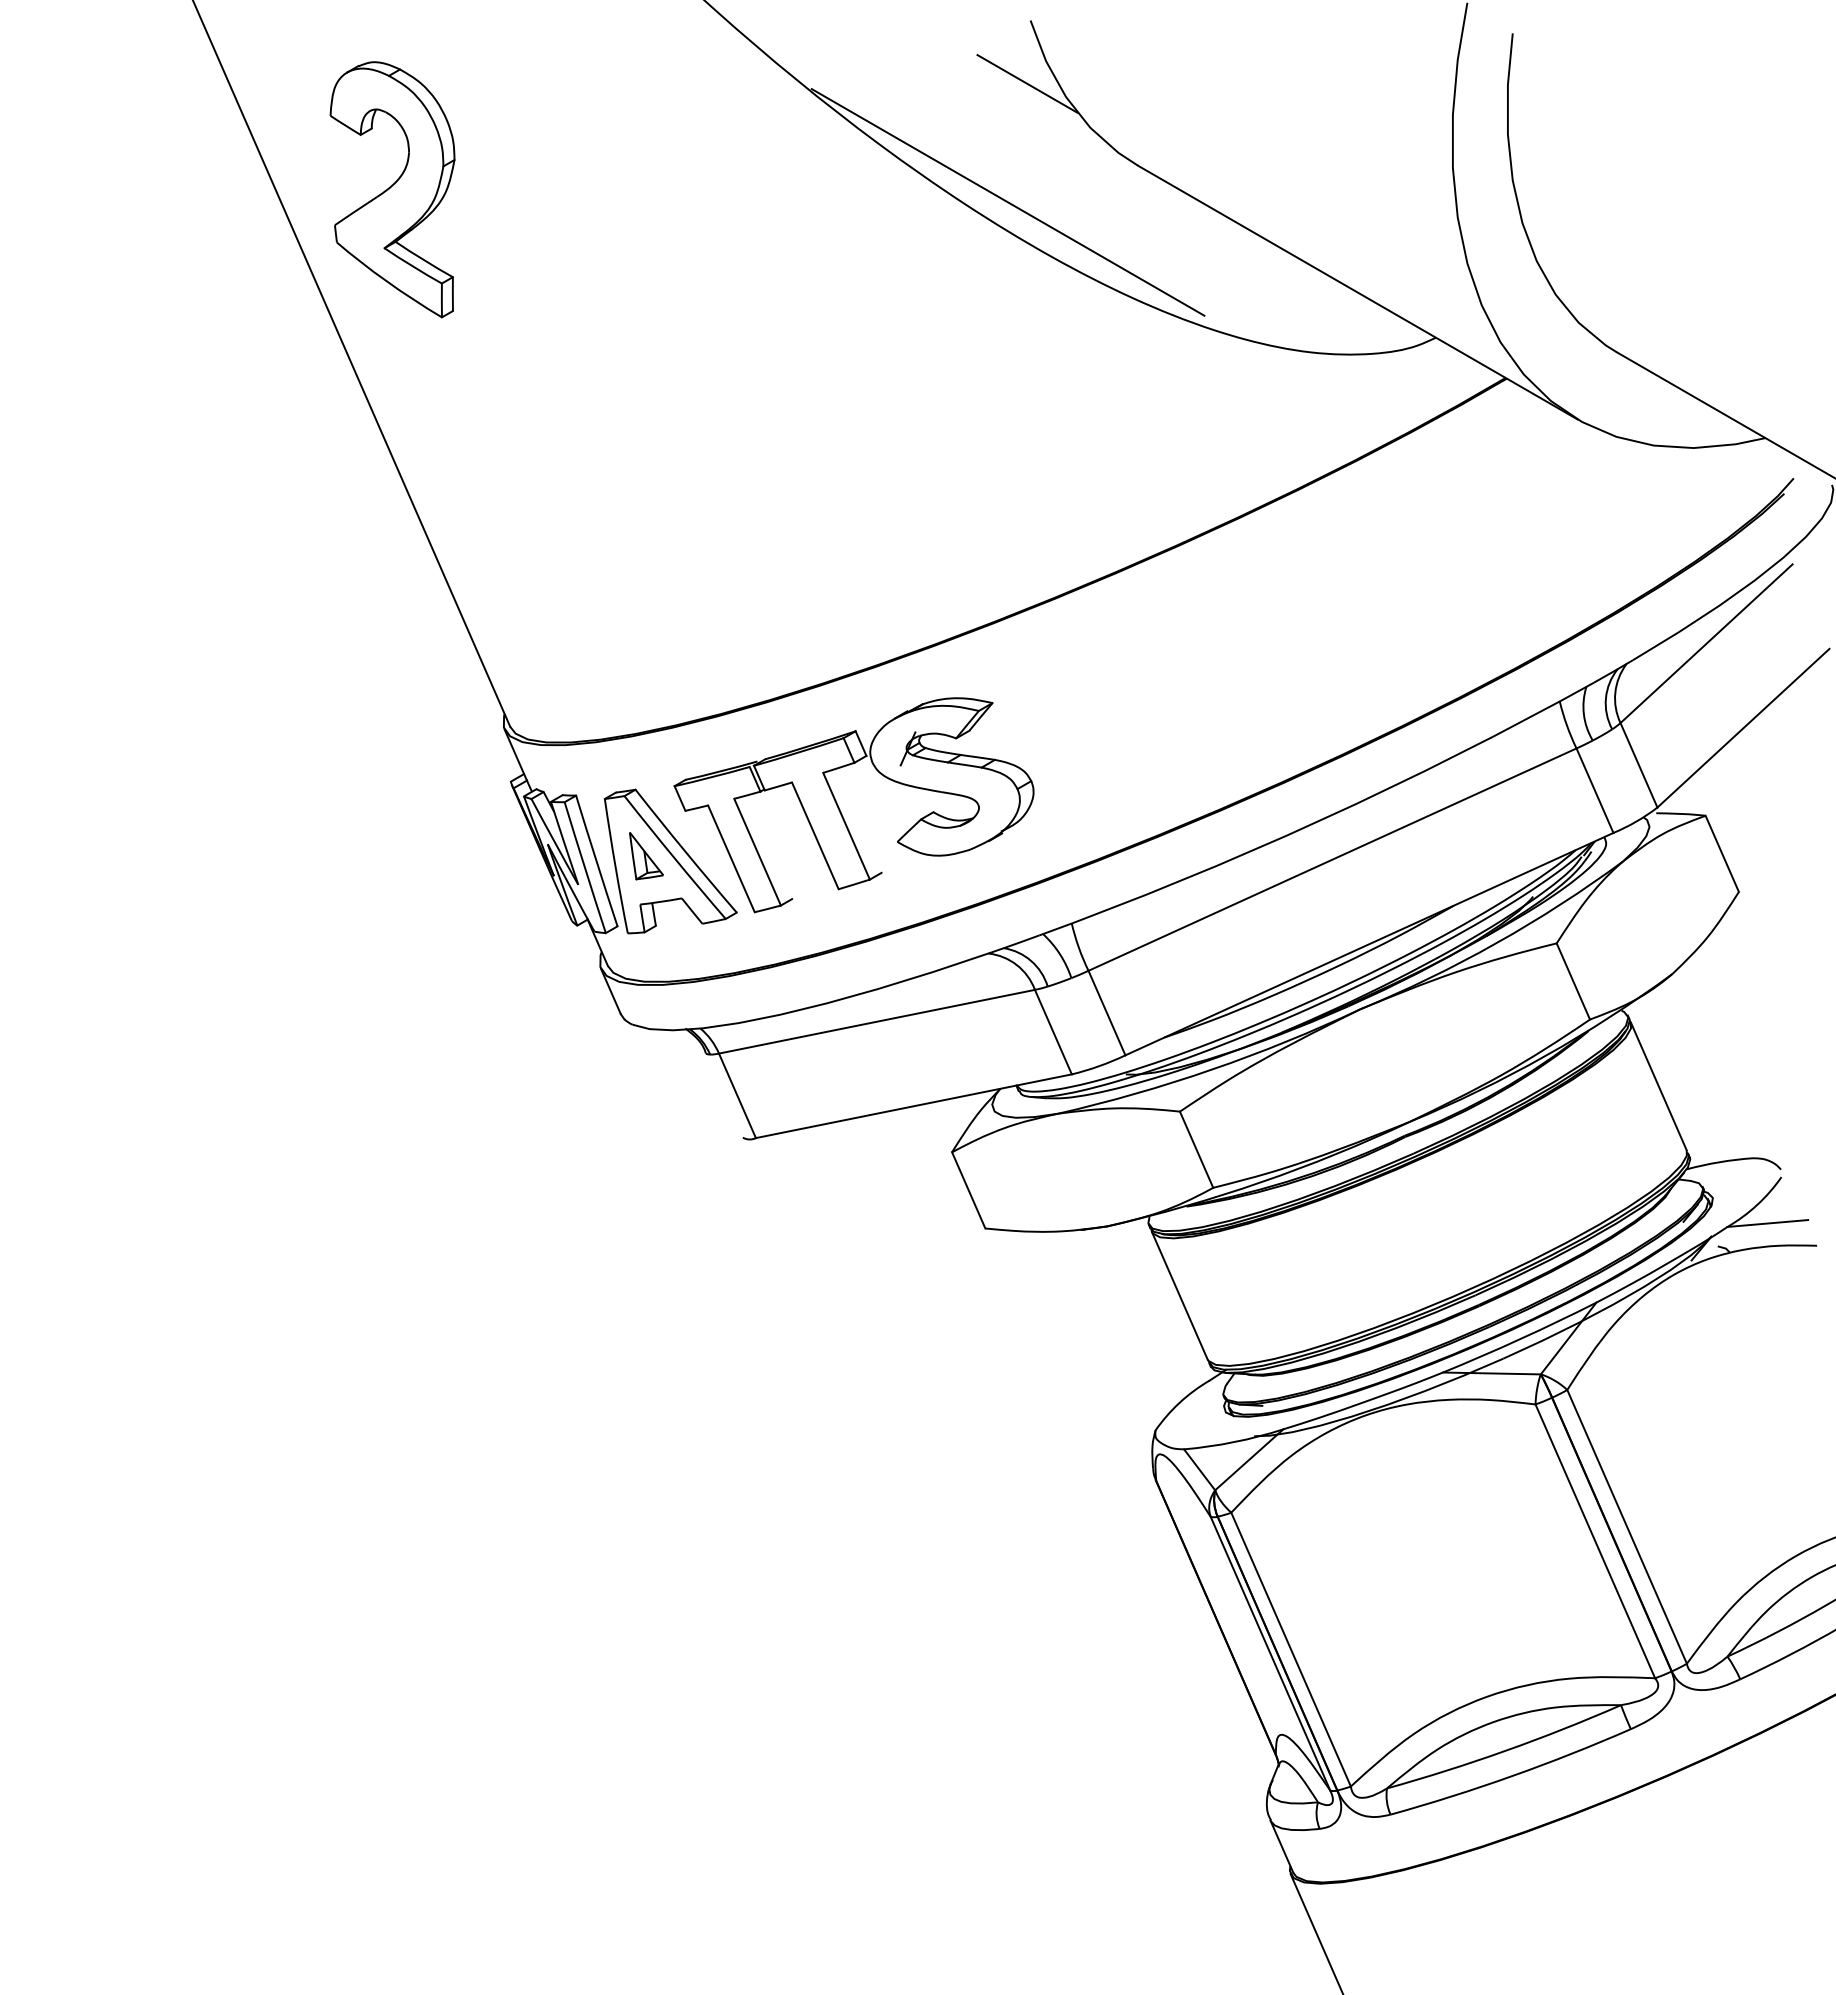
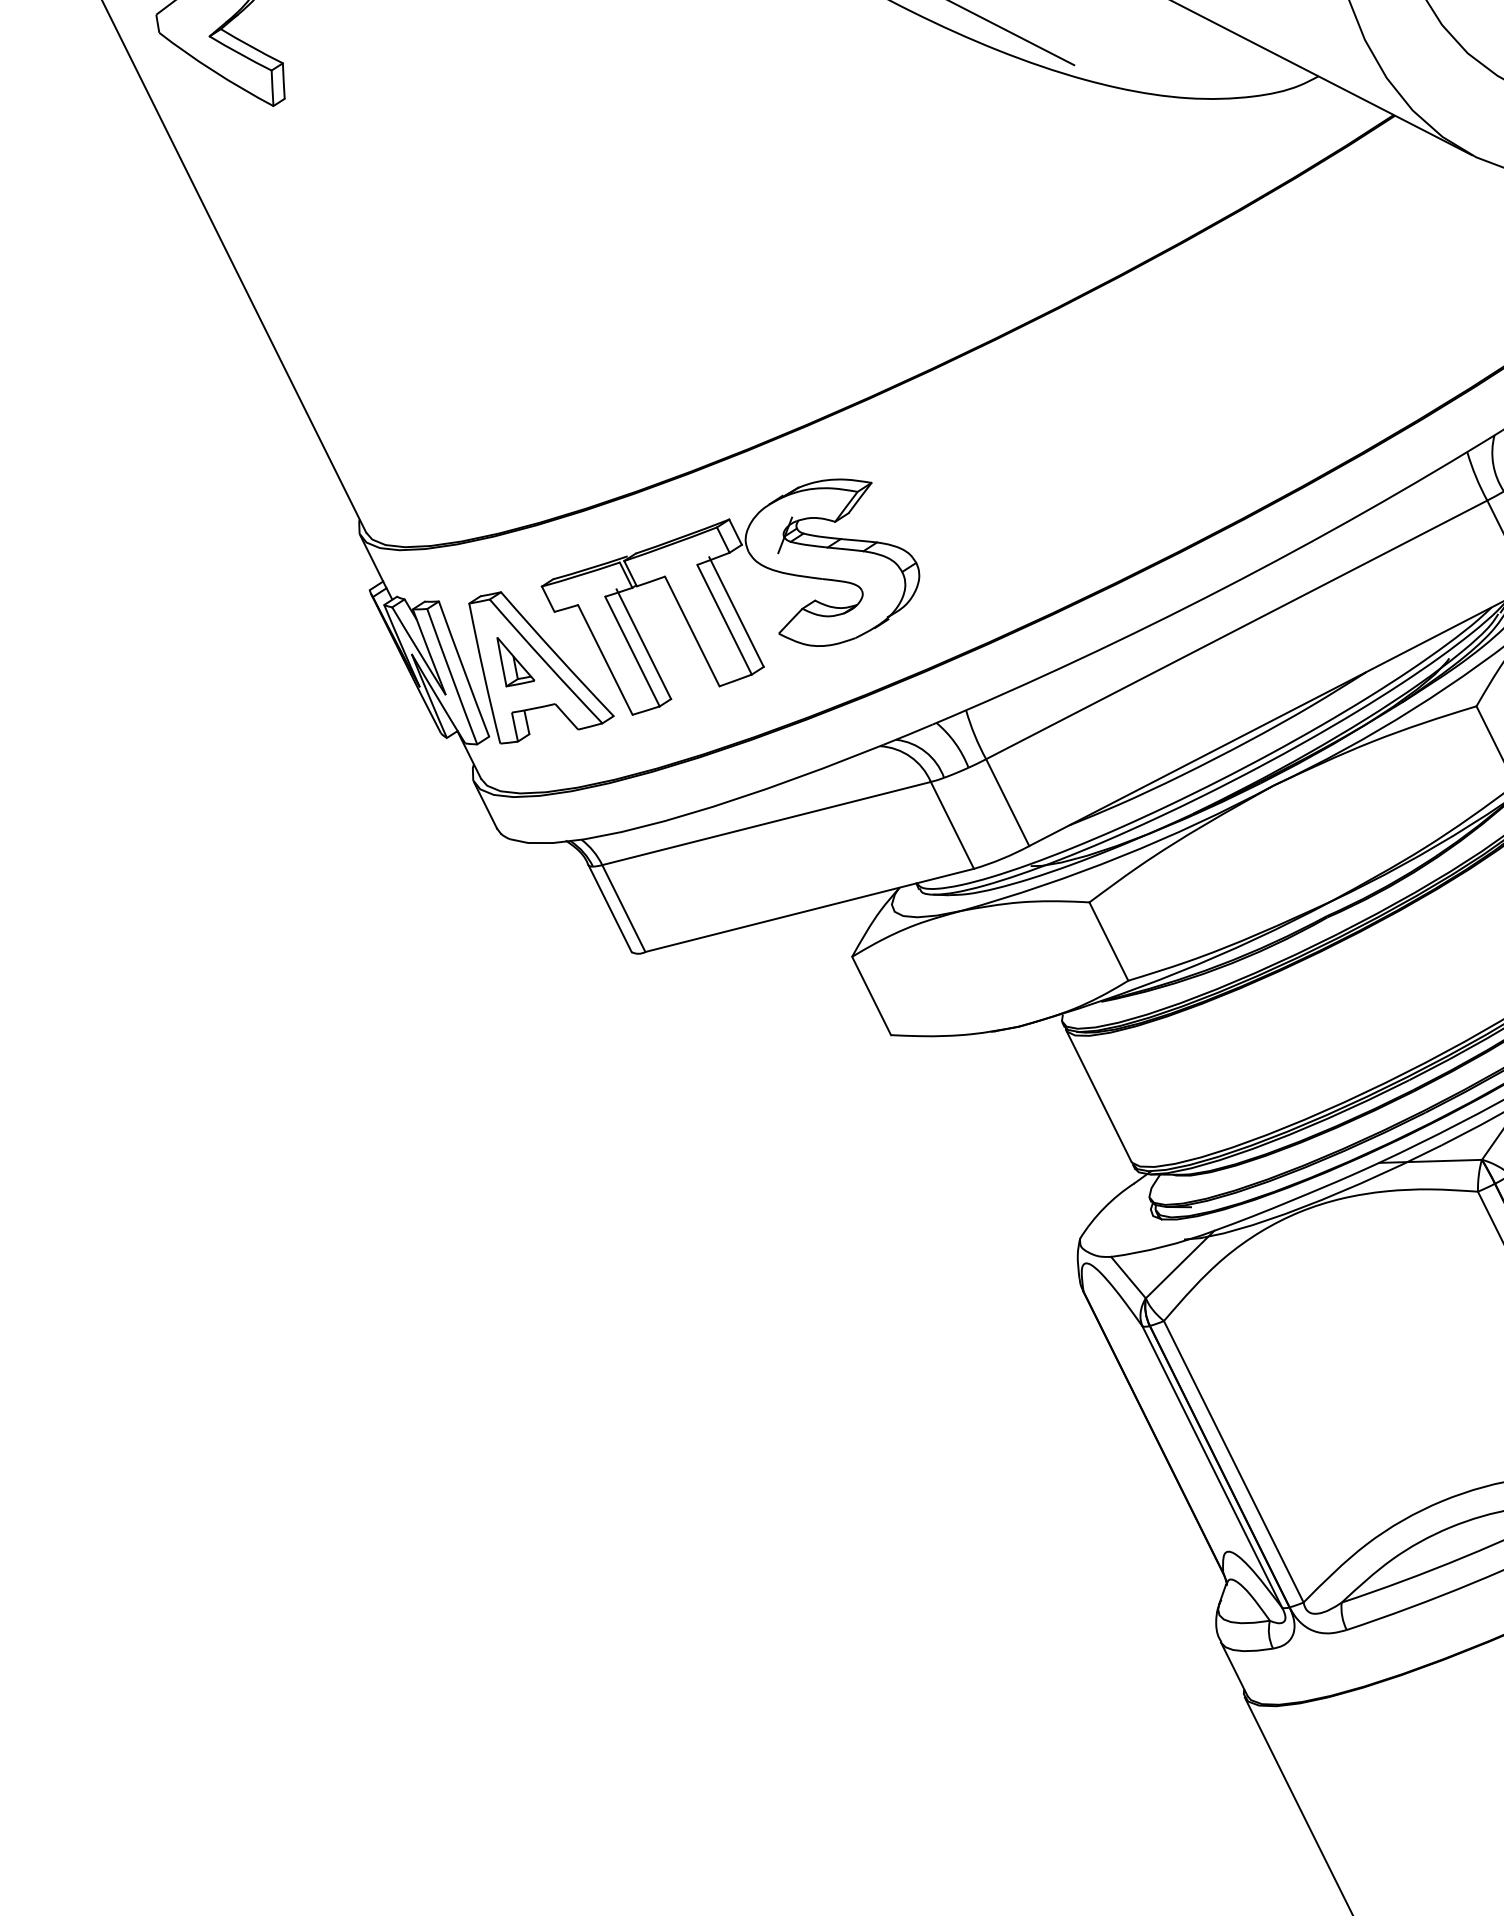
line: (857, 819) -> (735, 612), added
line: (768, 845) -> (643, 644), added
line: (723, 1095) -> (609, 908), added

